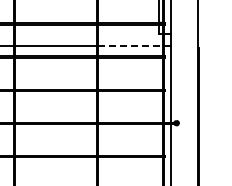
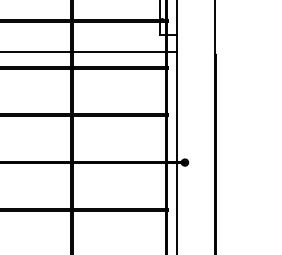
line: (131, 45) -> (120, 51), dashed -> solid

